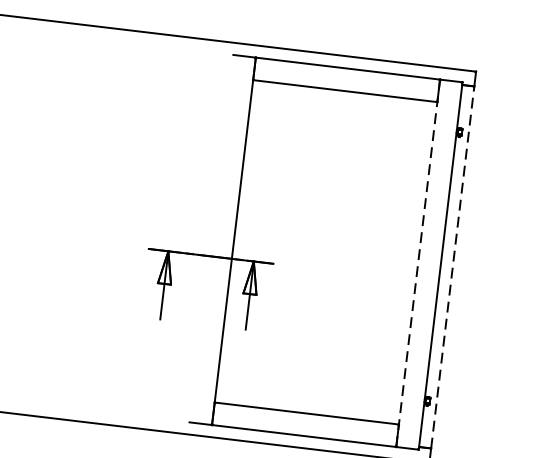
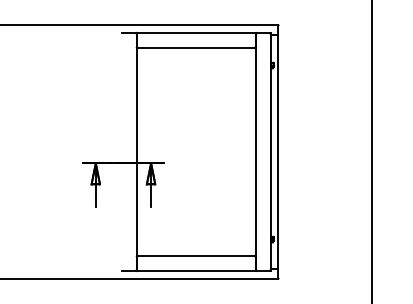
line: (418, 262) -> (256, 151), dashed -> solid
line: (452, 266) -> (278, 151), dashed -> solid

